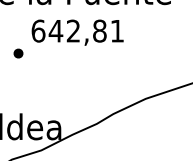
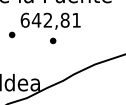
part: (81, 62) -> (53, 40), added

